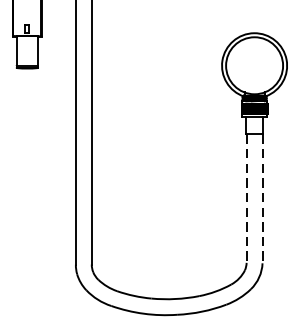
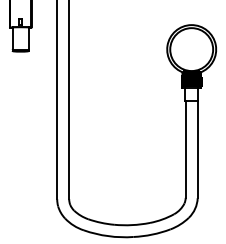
line: (246, 199) -> (185, 150), dashed -> solid
line: (262, 199) -> (197, 150), dashed -> solid

